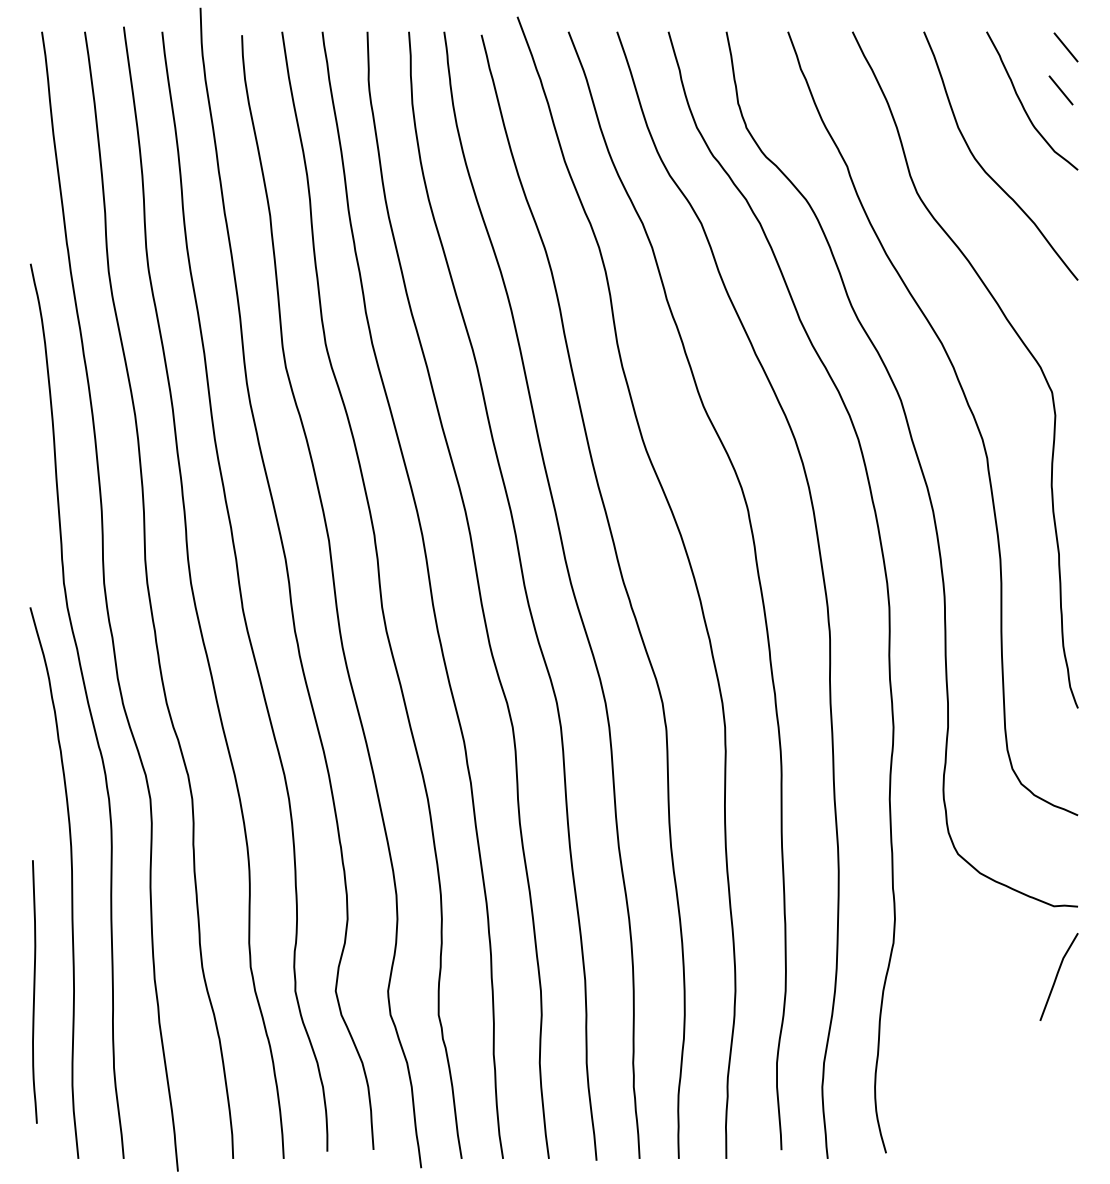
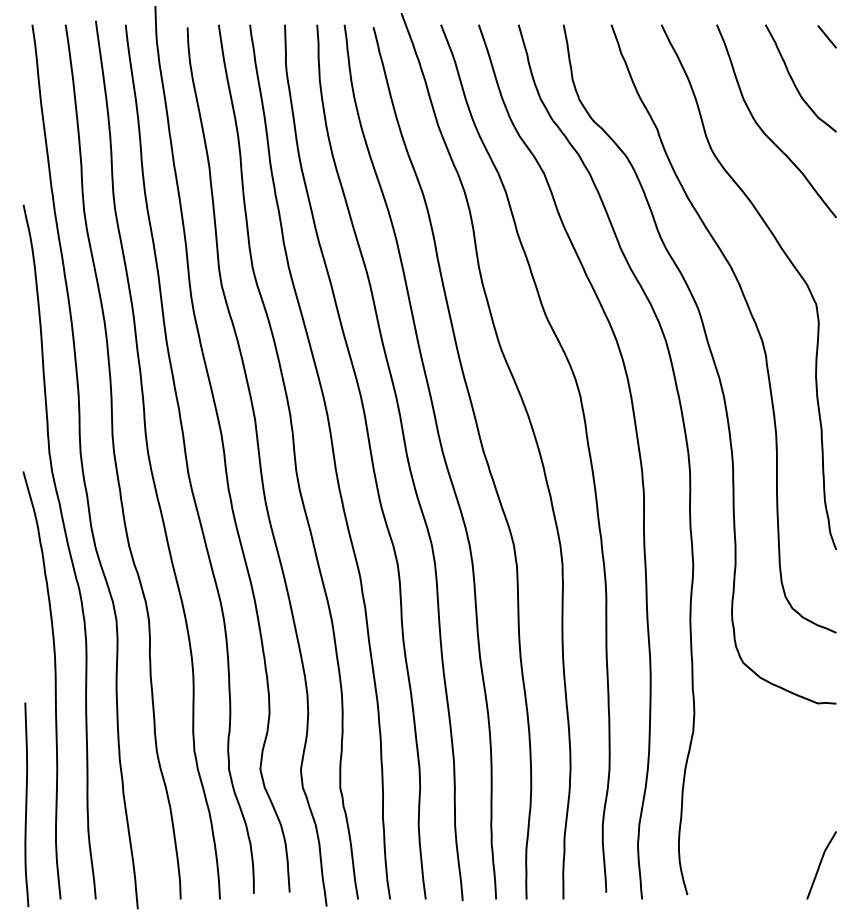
line: (1060, 90) -> (822, 70), removed
line: (1057, 976) -> (820, 865), moved
curve: (34, 991) -> (26, 804), moved

